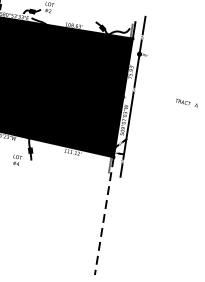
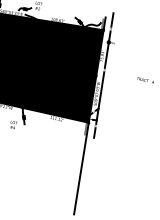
line: (104, 217) -> (81, 169), dashed -> solid

